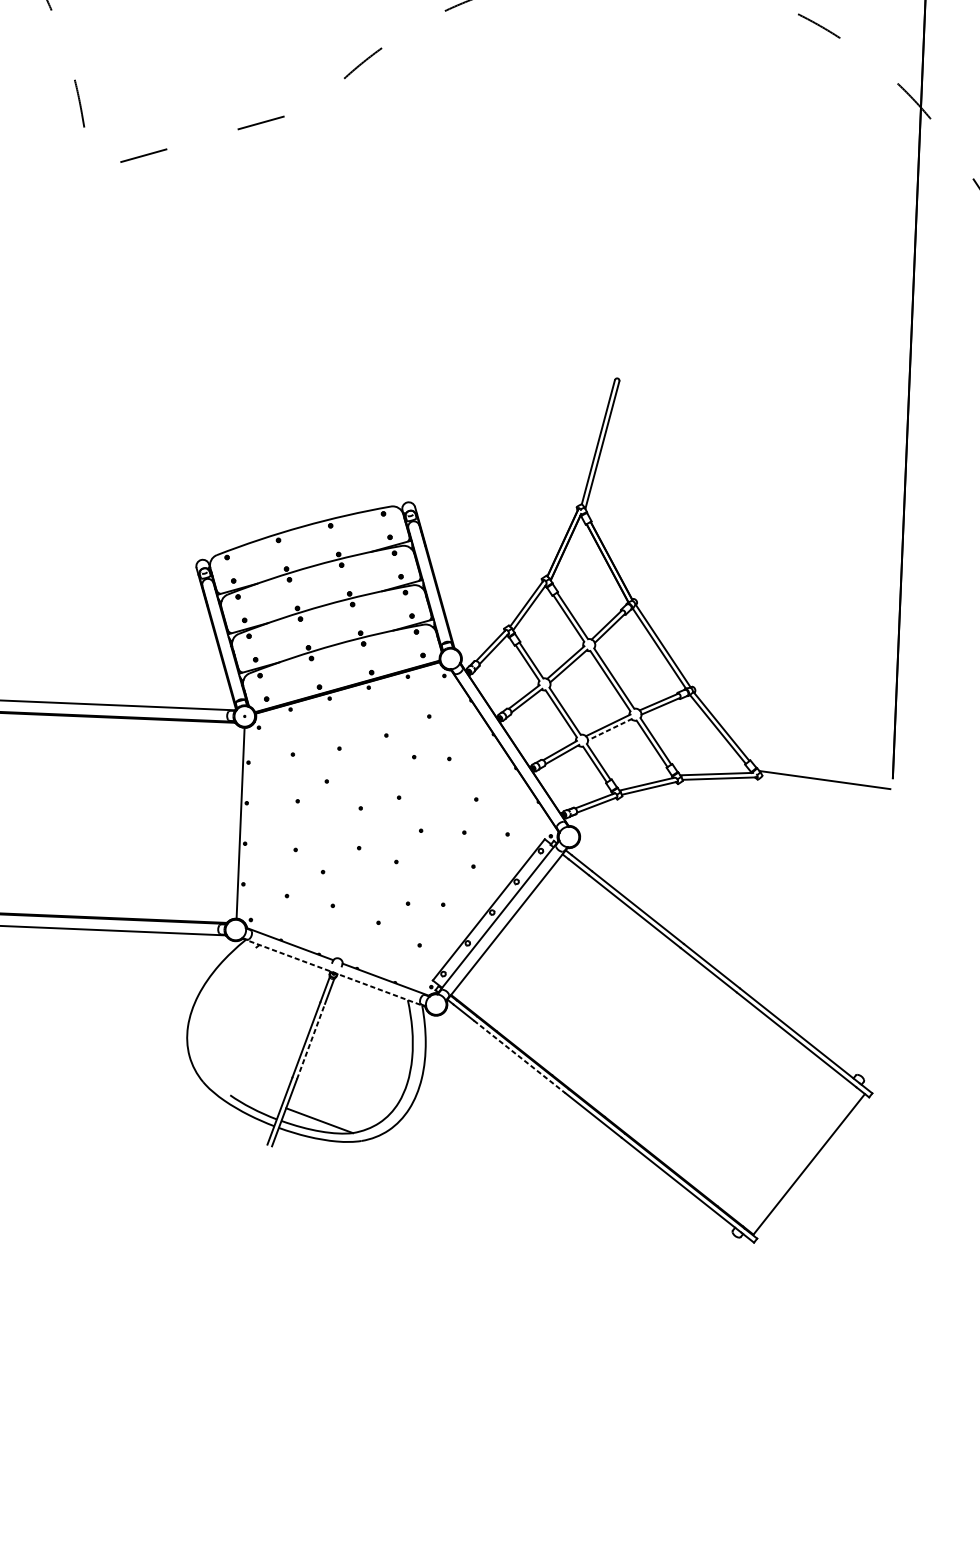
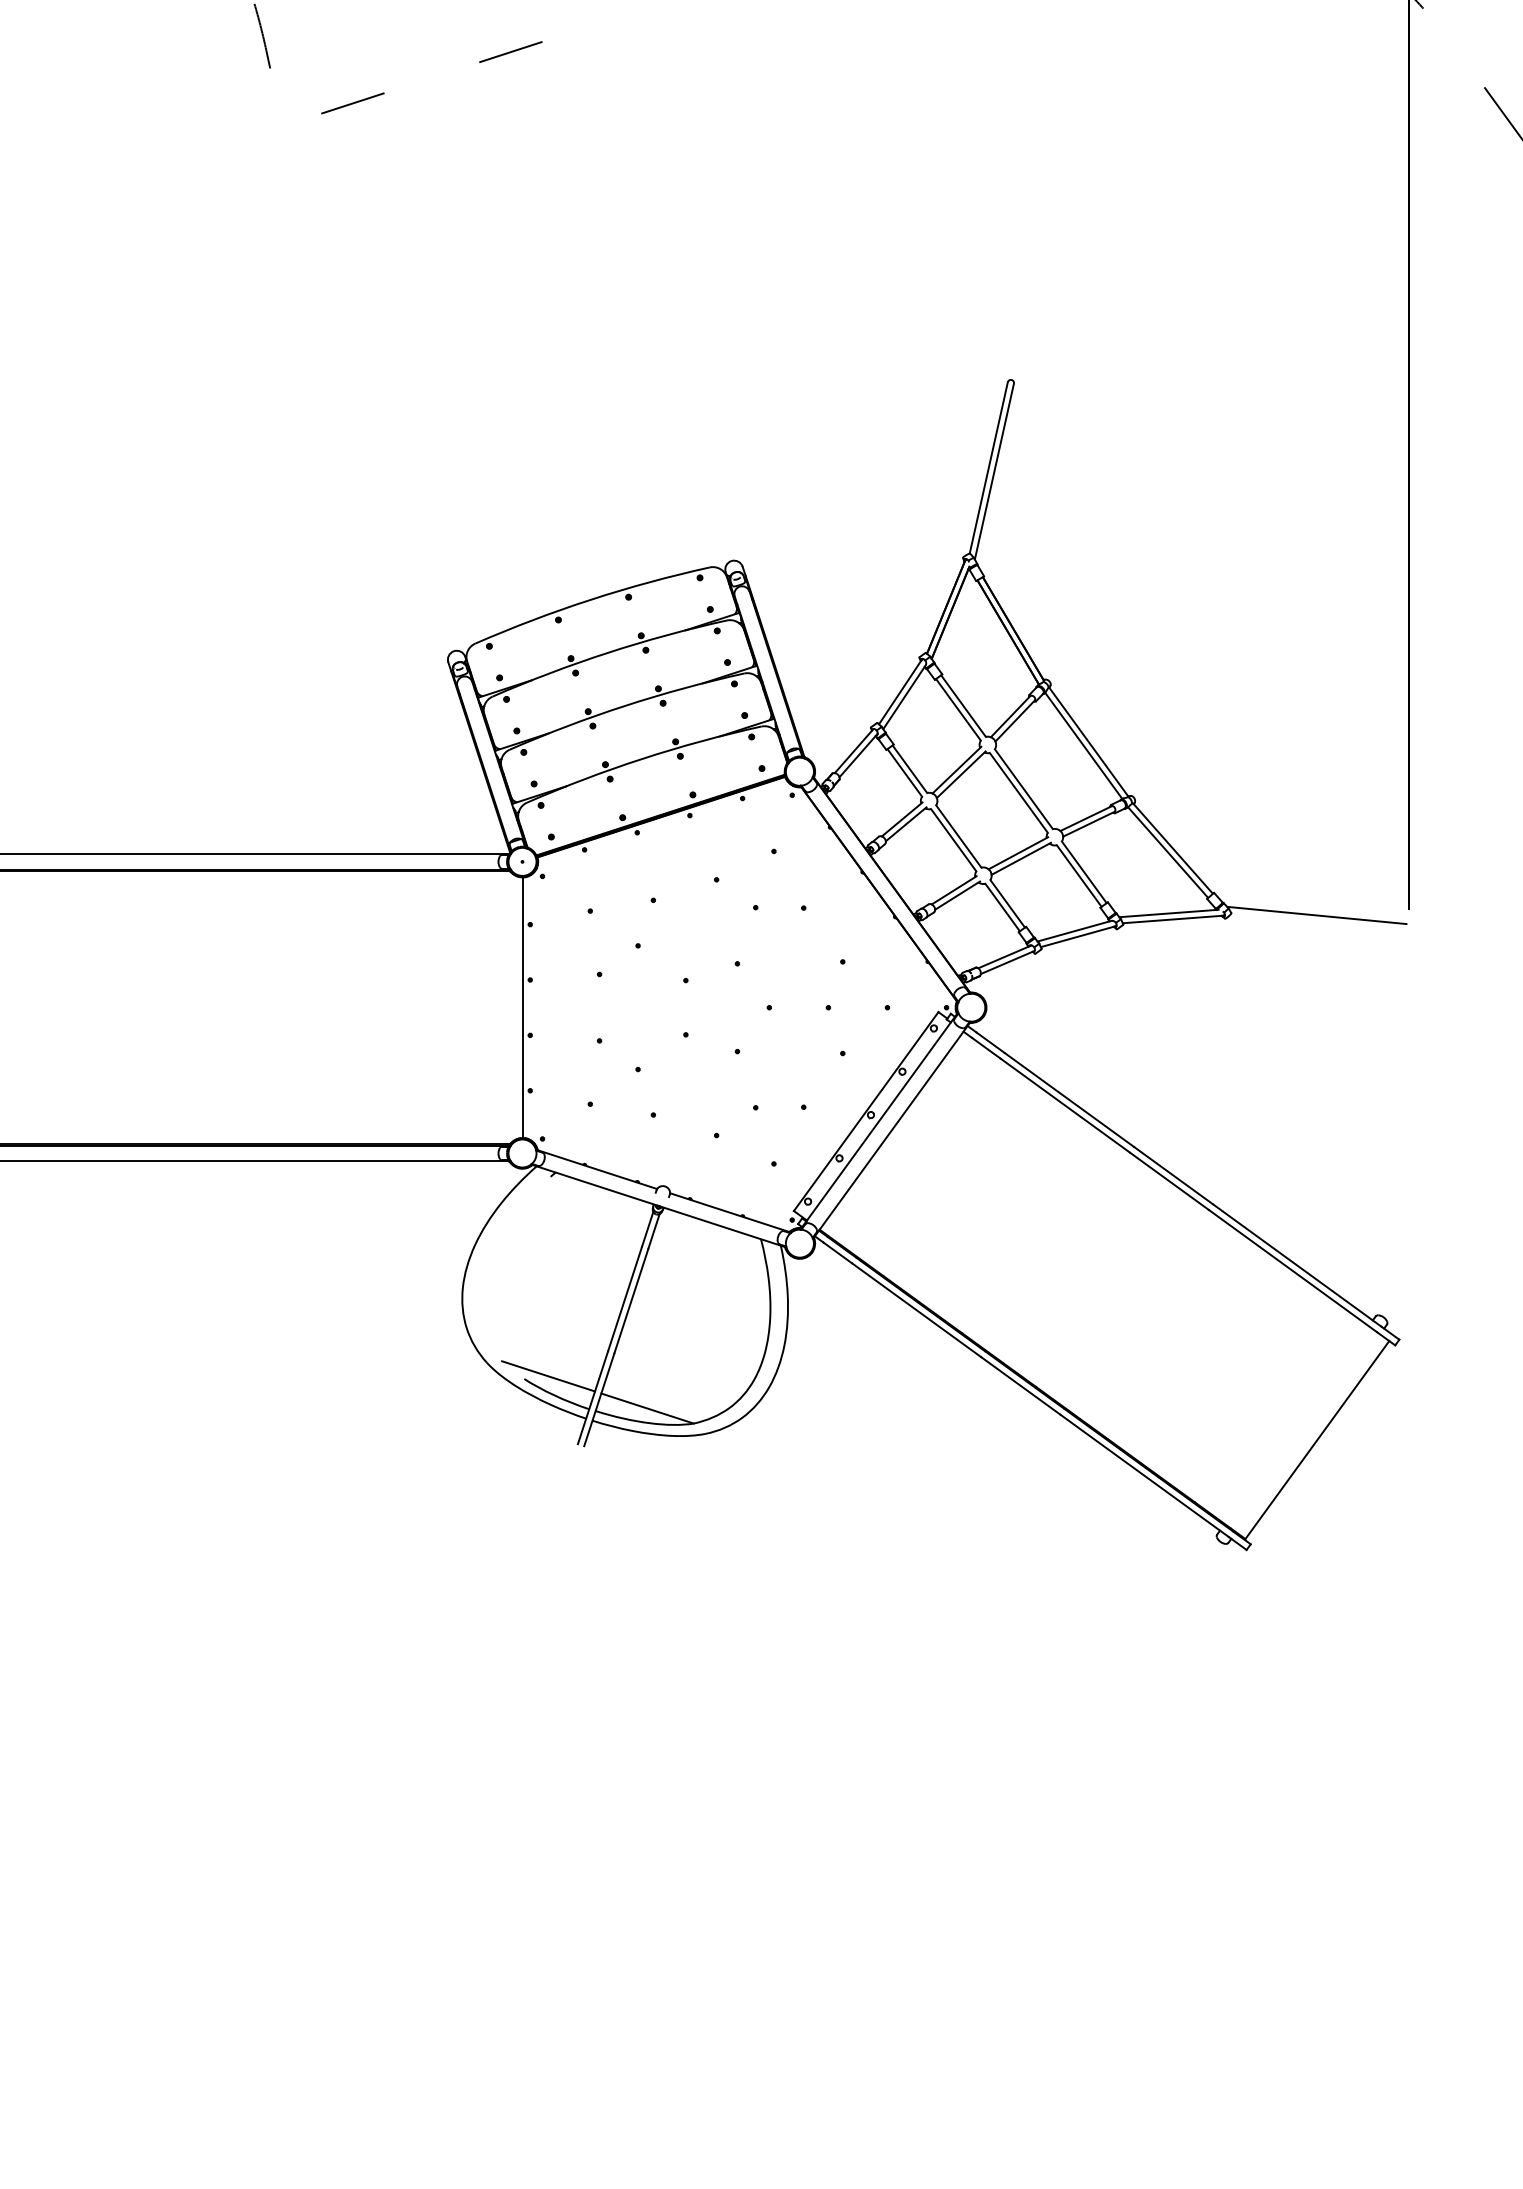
line: (610, 729) -> (1021, 858), dashed -> solid
line: (334, 973) -> (659, 1206), dashed -> solid
line: (311, 1041) -> (631, 1301), dashed -> solid
line: (519, 1057) -> (916, 1310), dashed -> solid
line: (248, 1094) -> (548, 1376), added

